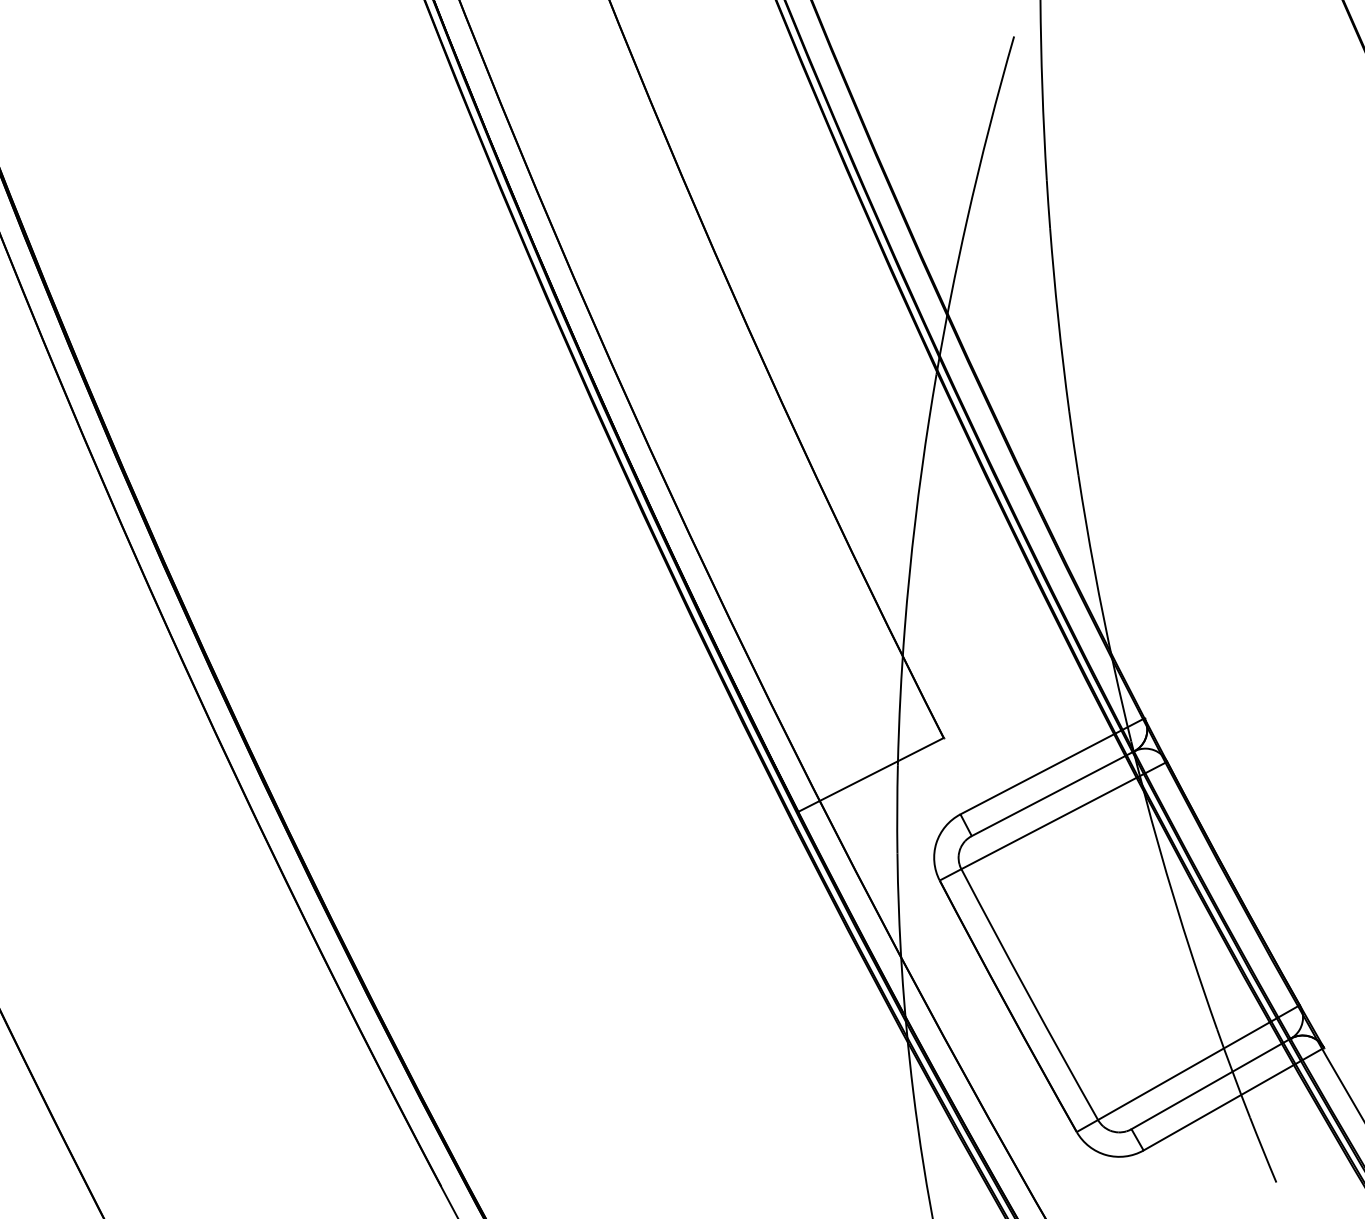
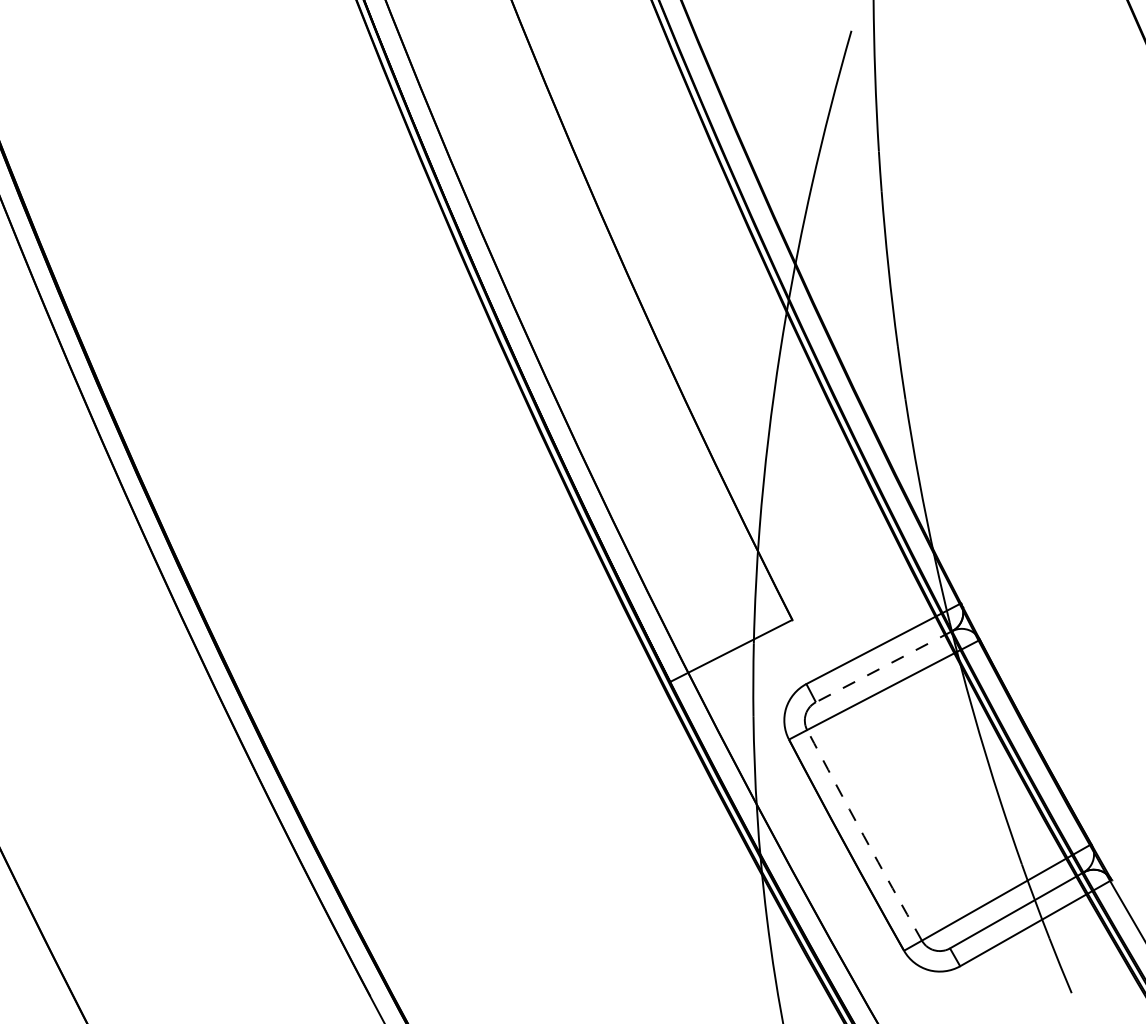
line: (1052, 793) -> (883, 666), solid -> dashed
arc: (1028, 995) -> (863, 836), solid -> dashed

